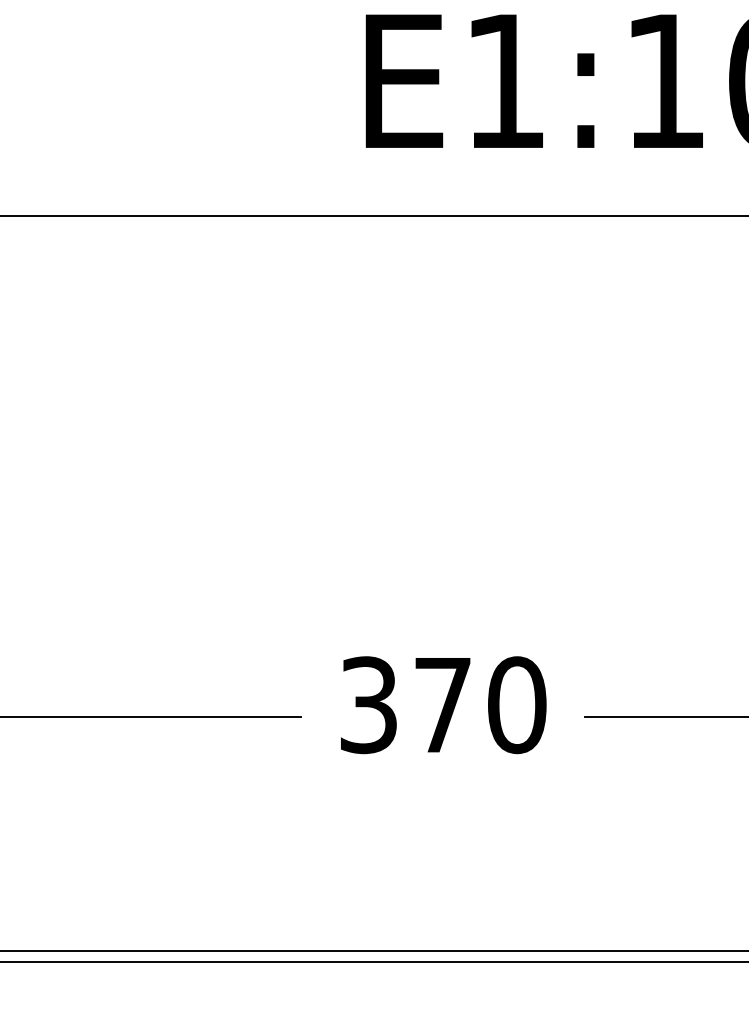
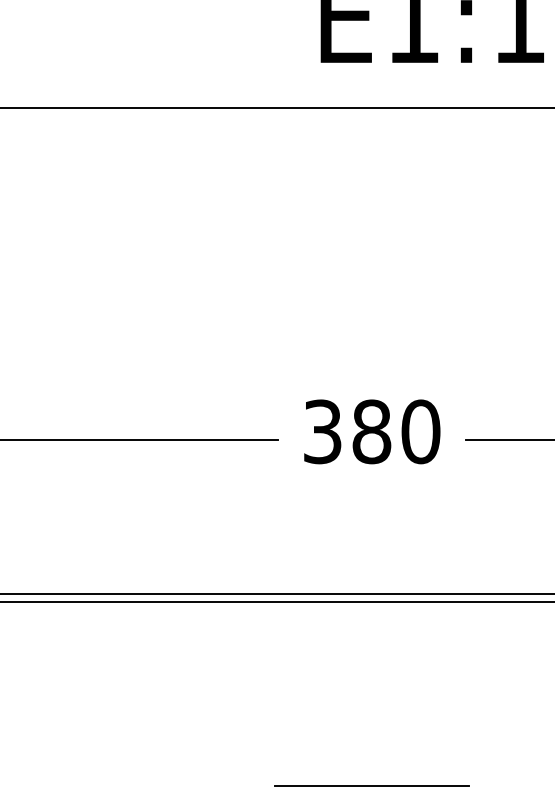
text: (442, 704) -> (371, 431), 370 -> 380

